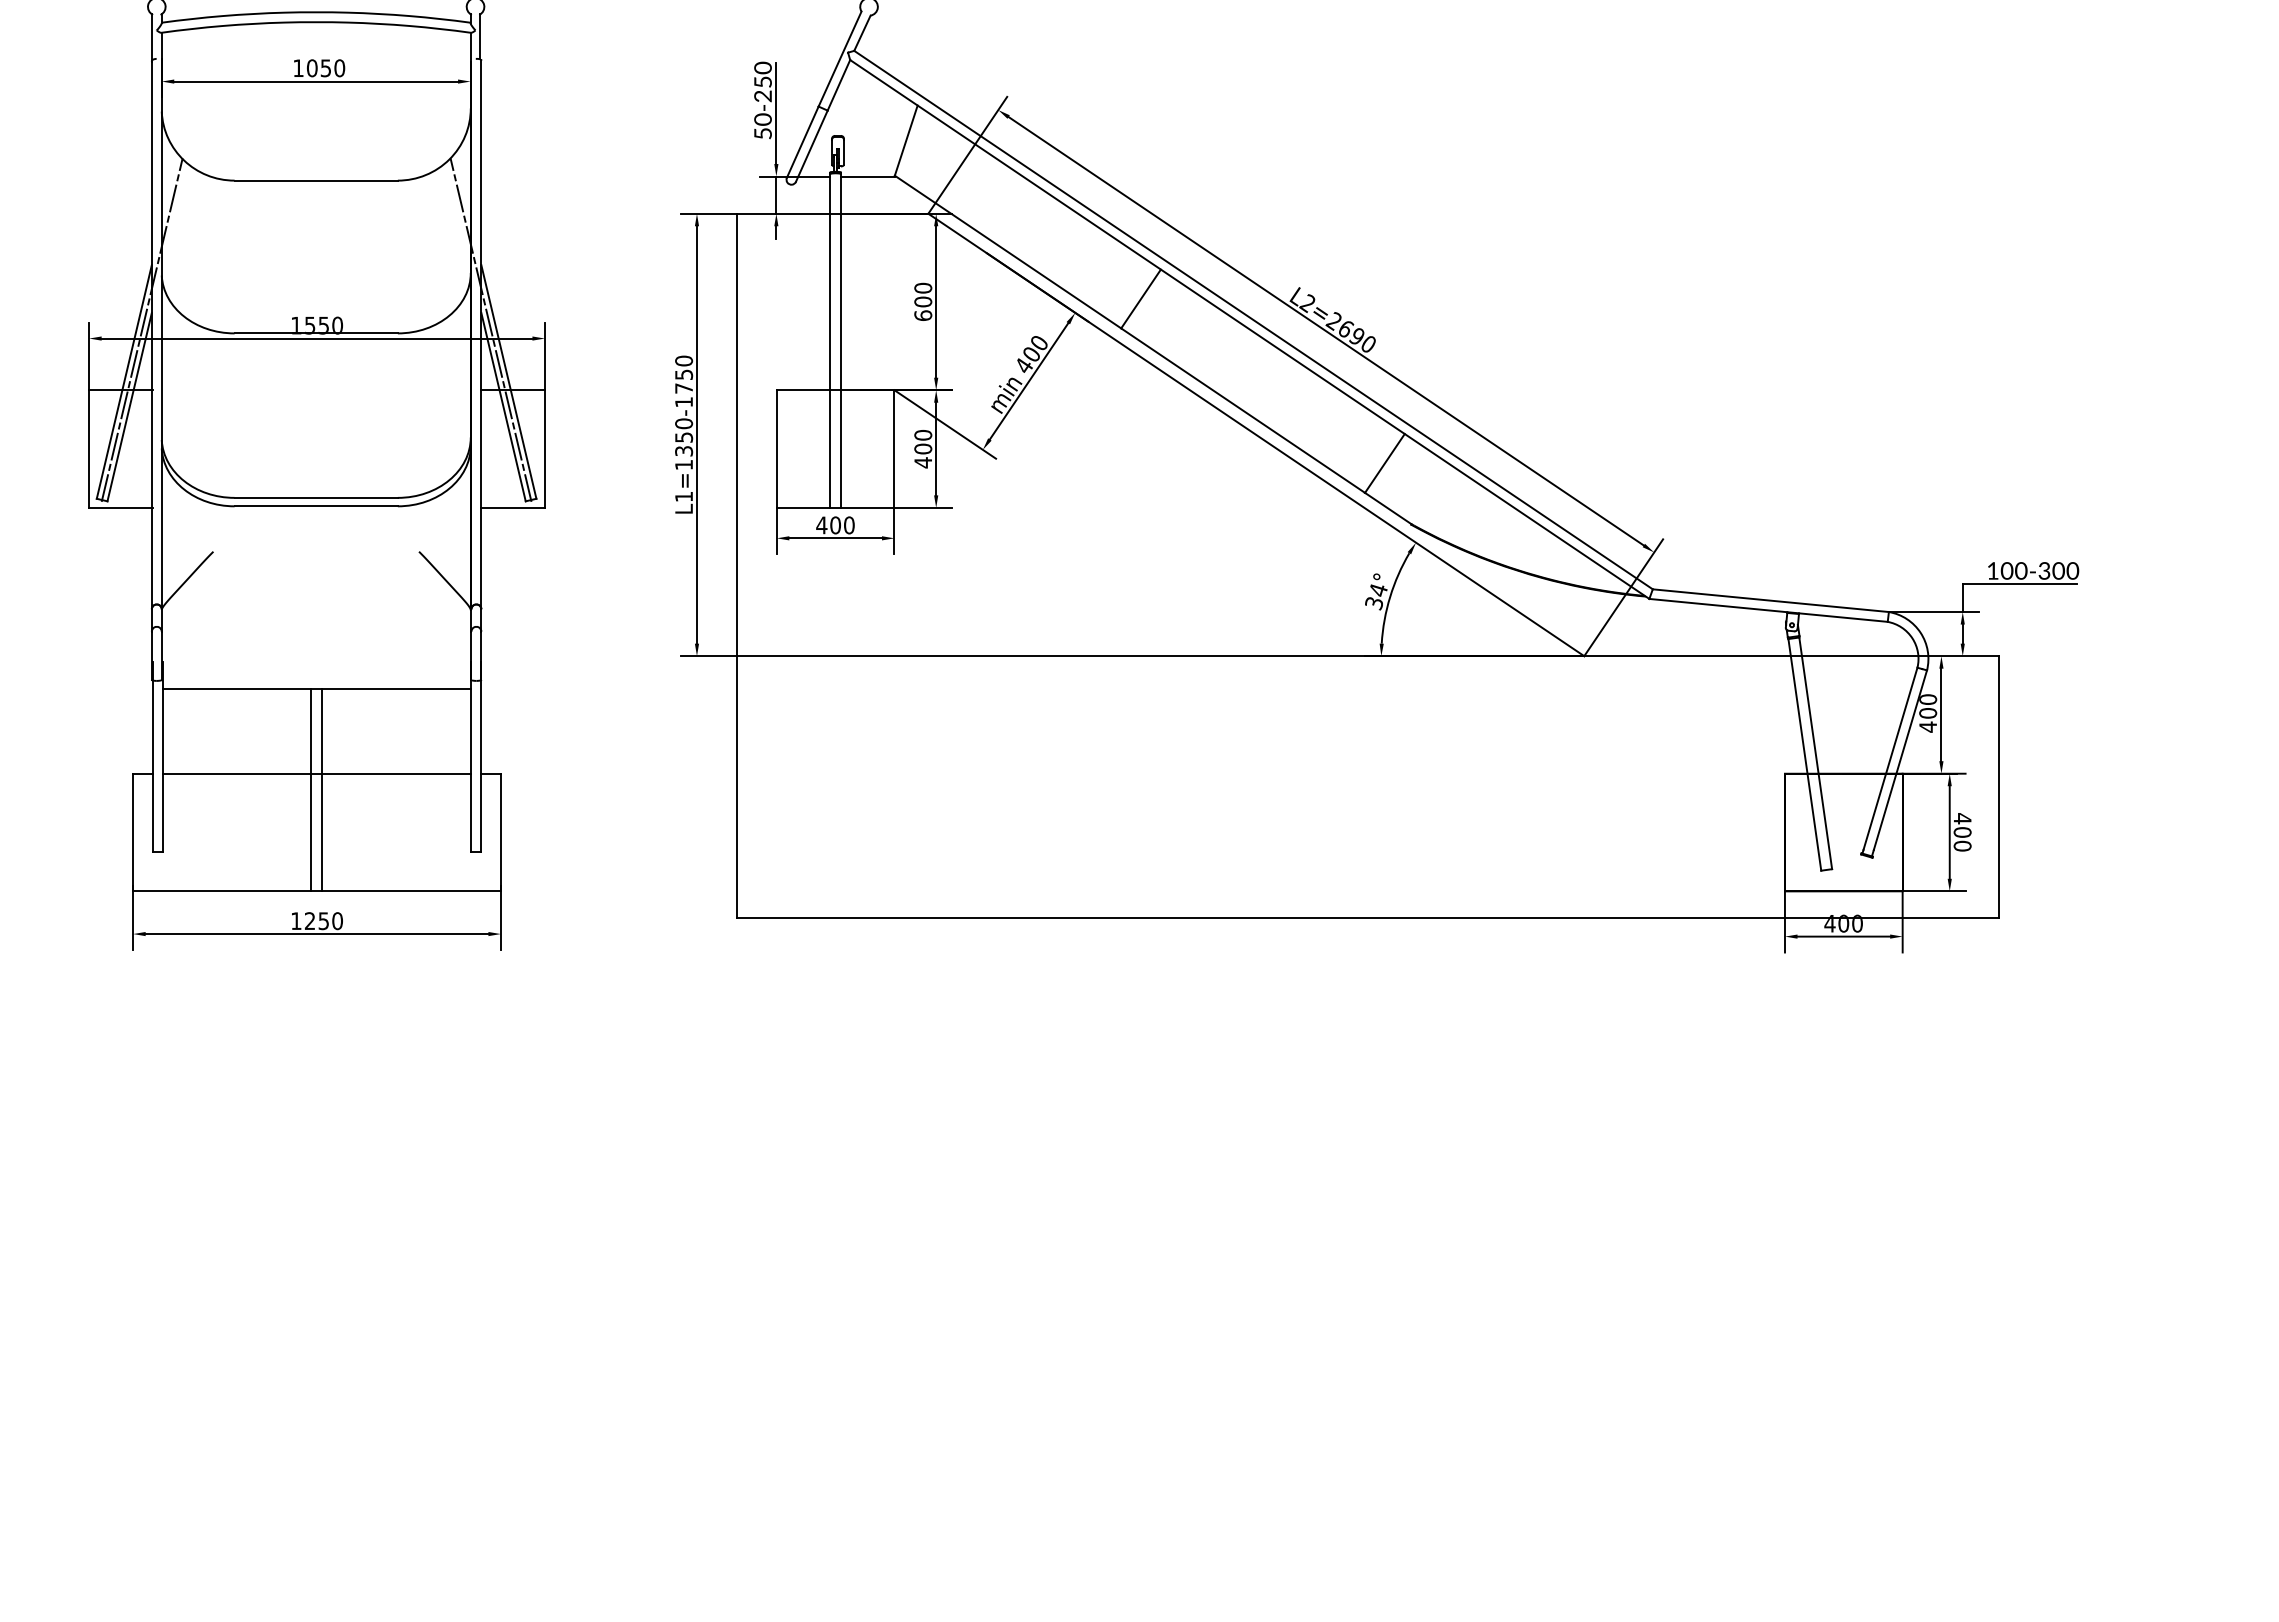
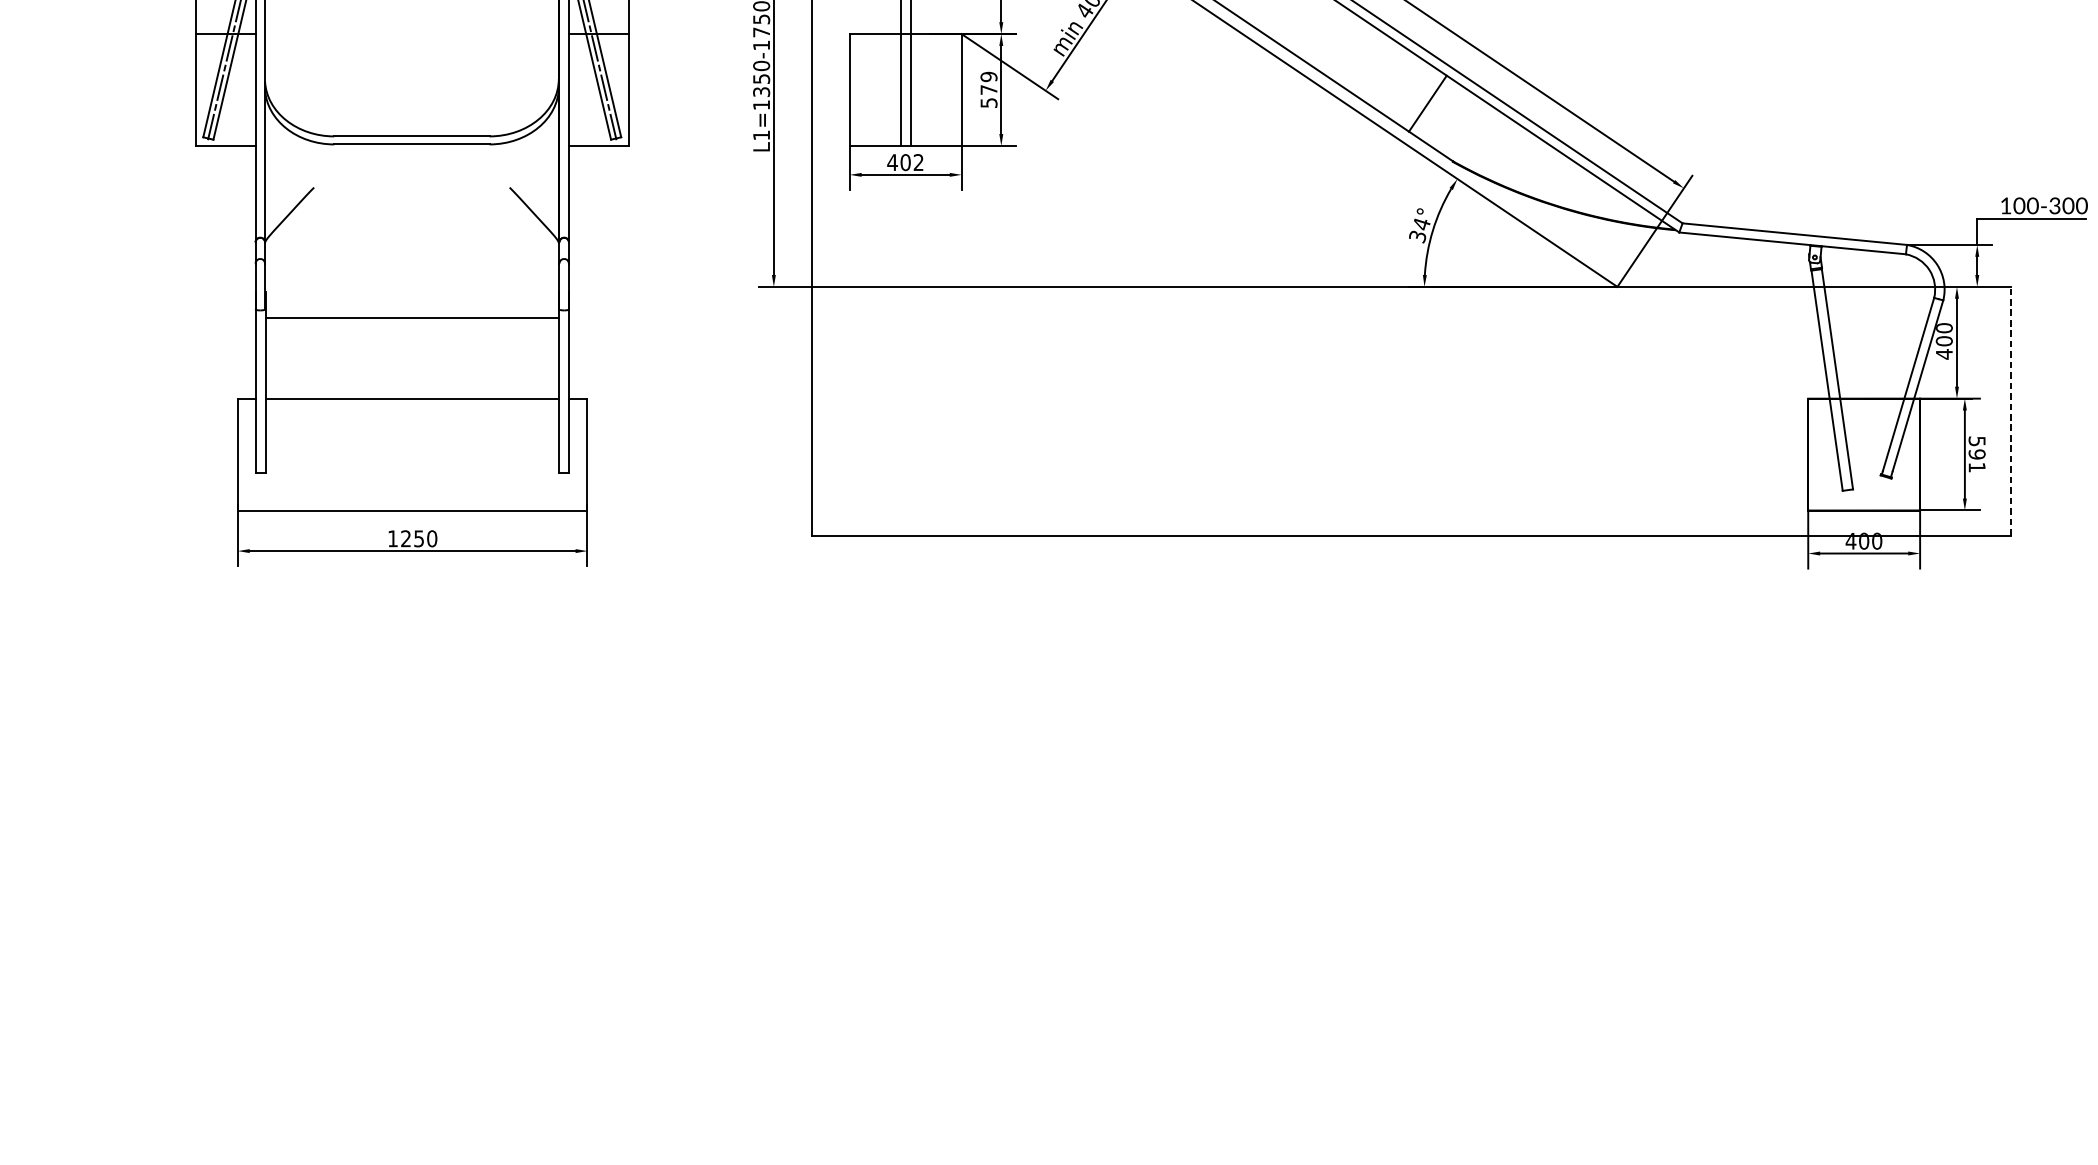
text: (923, 449) -> (989, 90), 400 -> 579
text: (849, 525) -> (918, 162), 400 -> 402
line: (1998, 787) -> (2011, 411), solid -> dashed
line: (311, 789) -> (407, 413), removed
line: (322, 789) -> (417, 413), removed
text: (1962, 832) -> (1977, 454), 400 -> 591

